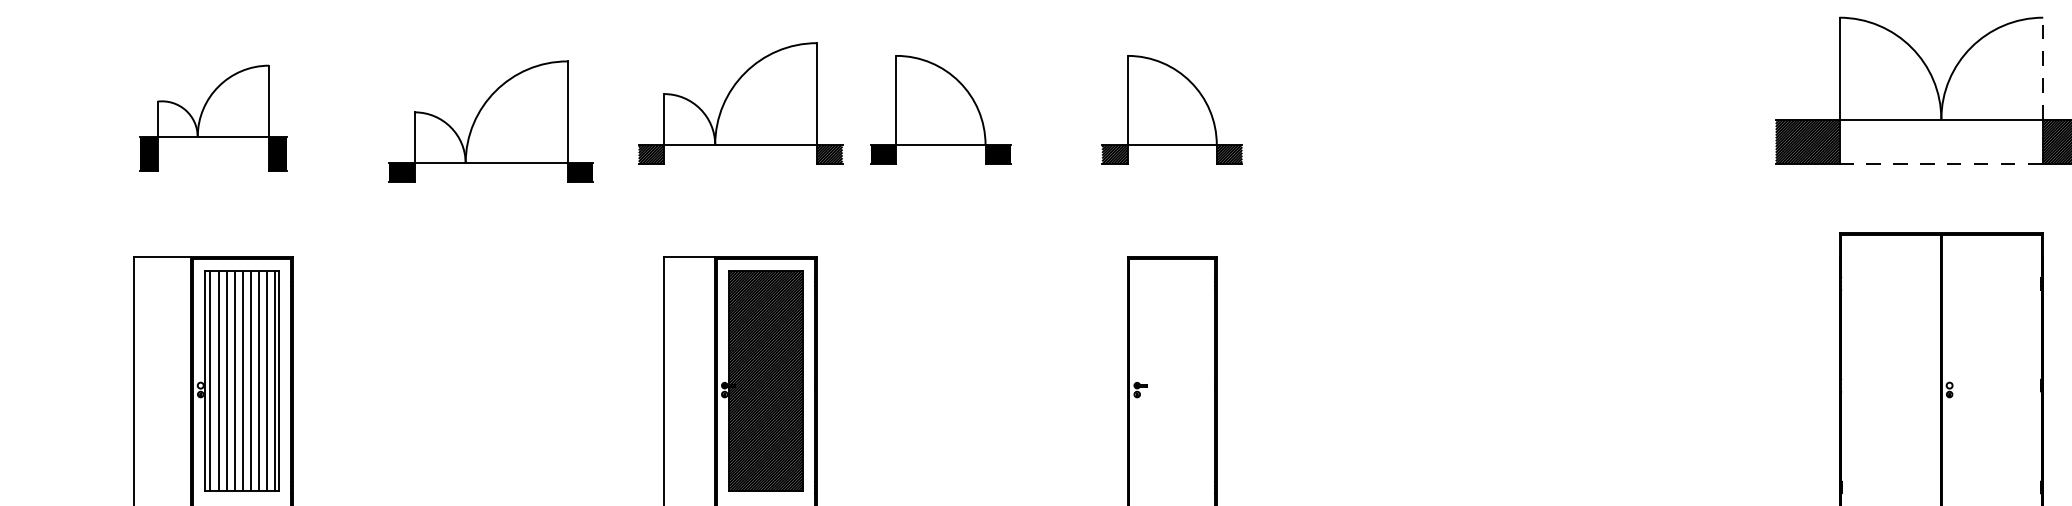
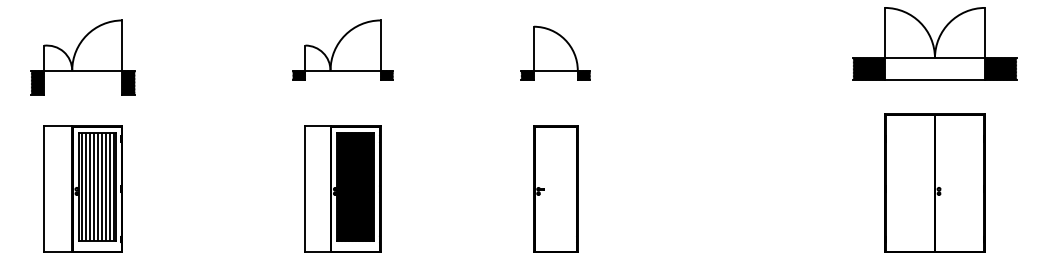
line: (2043, 67) -> (985, 32), dashed -> solid
part: (940, 108) -> (441, 52), removed
part: (212, 118) -> (82, 57), size x1.43
part: (489, 120) -> (219, 58), removed
line: (1942, 164) -> (935, 80), dashed -> solid

